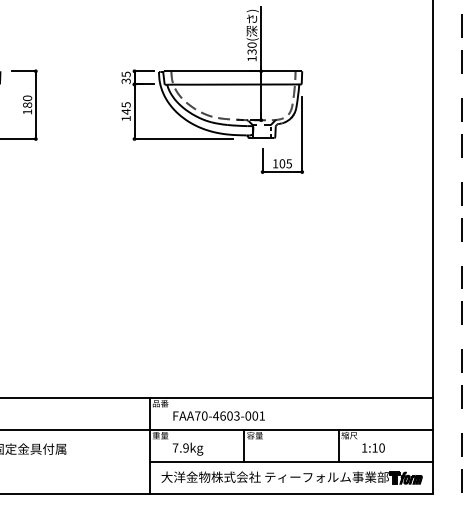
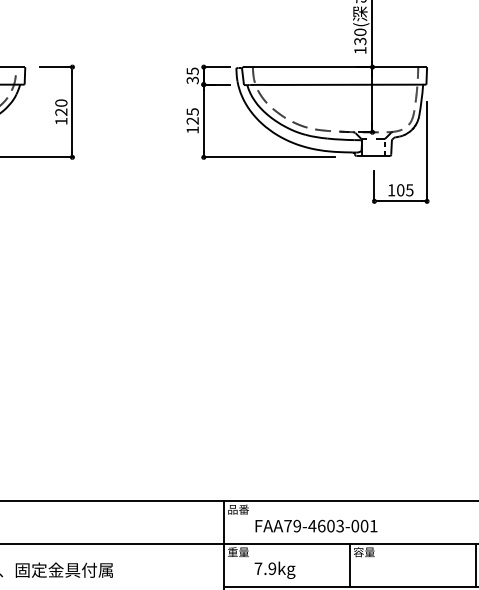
text: (27, 104) -> (61, 111), 180 -> 120
text: (125, 111) -> (191, 120), 145 -> 125
text: (204, 415) -> (296, 525), FAA70-4603-001 -> FAA79-4603-001

